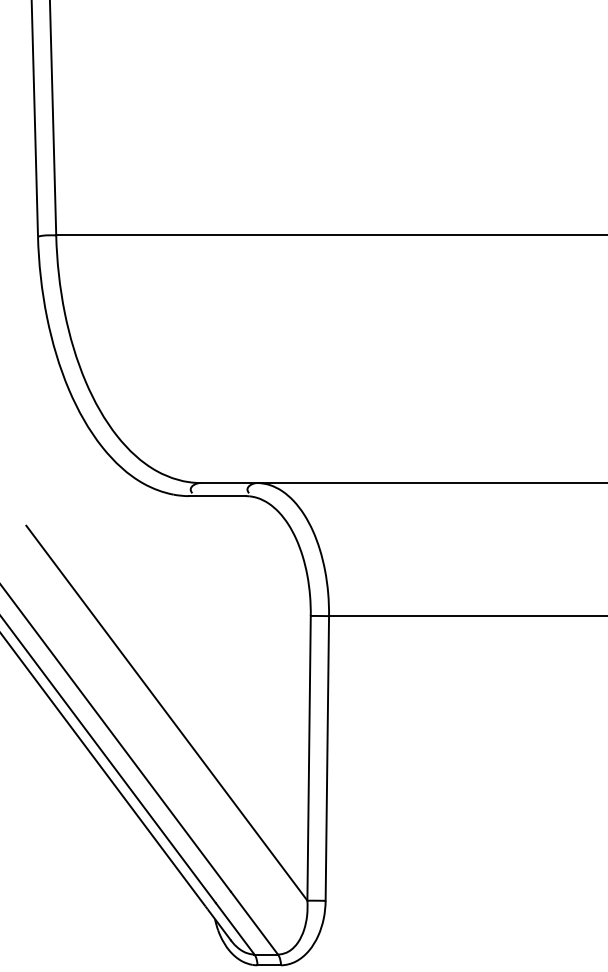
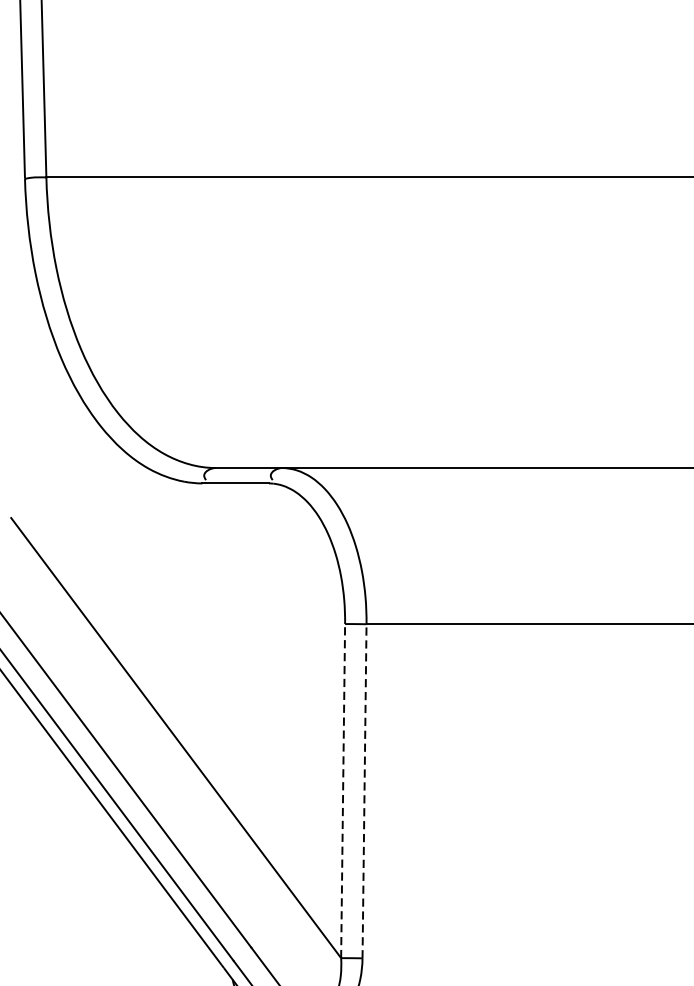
line: (309, 757) -> (343, 790), solid -> dashed
line: (327, 757) -> (364, 790), solid -> dashed

